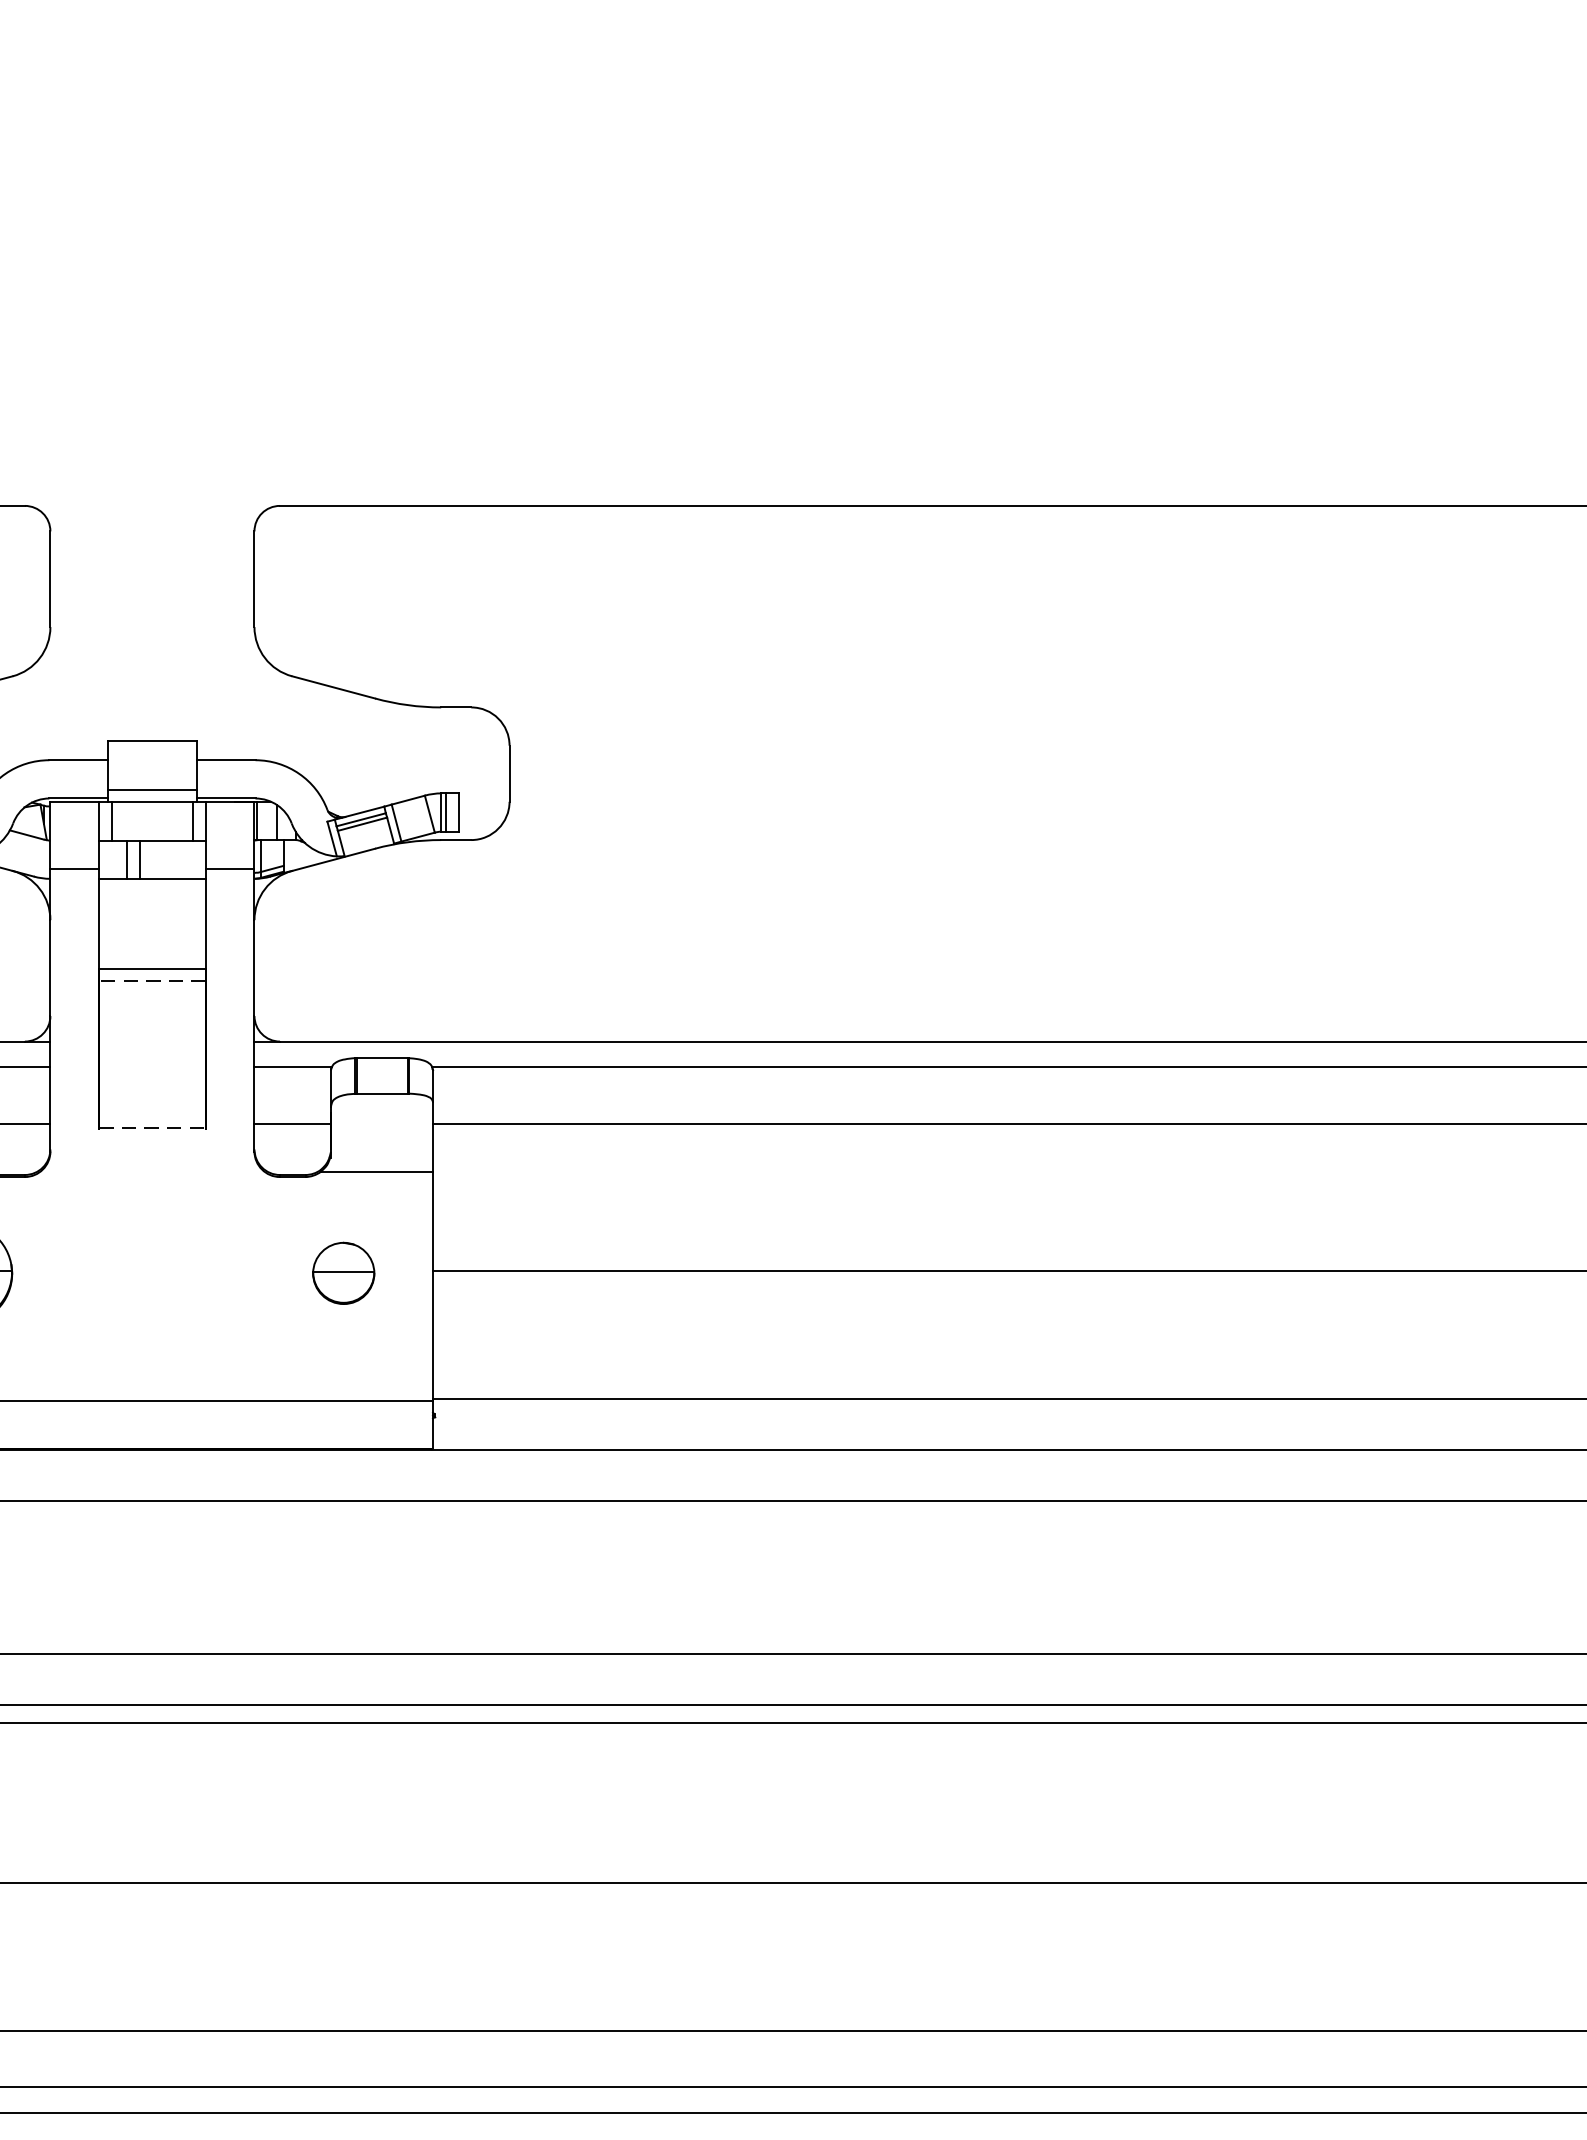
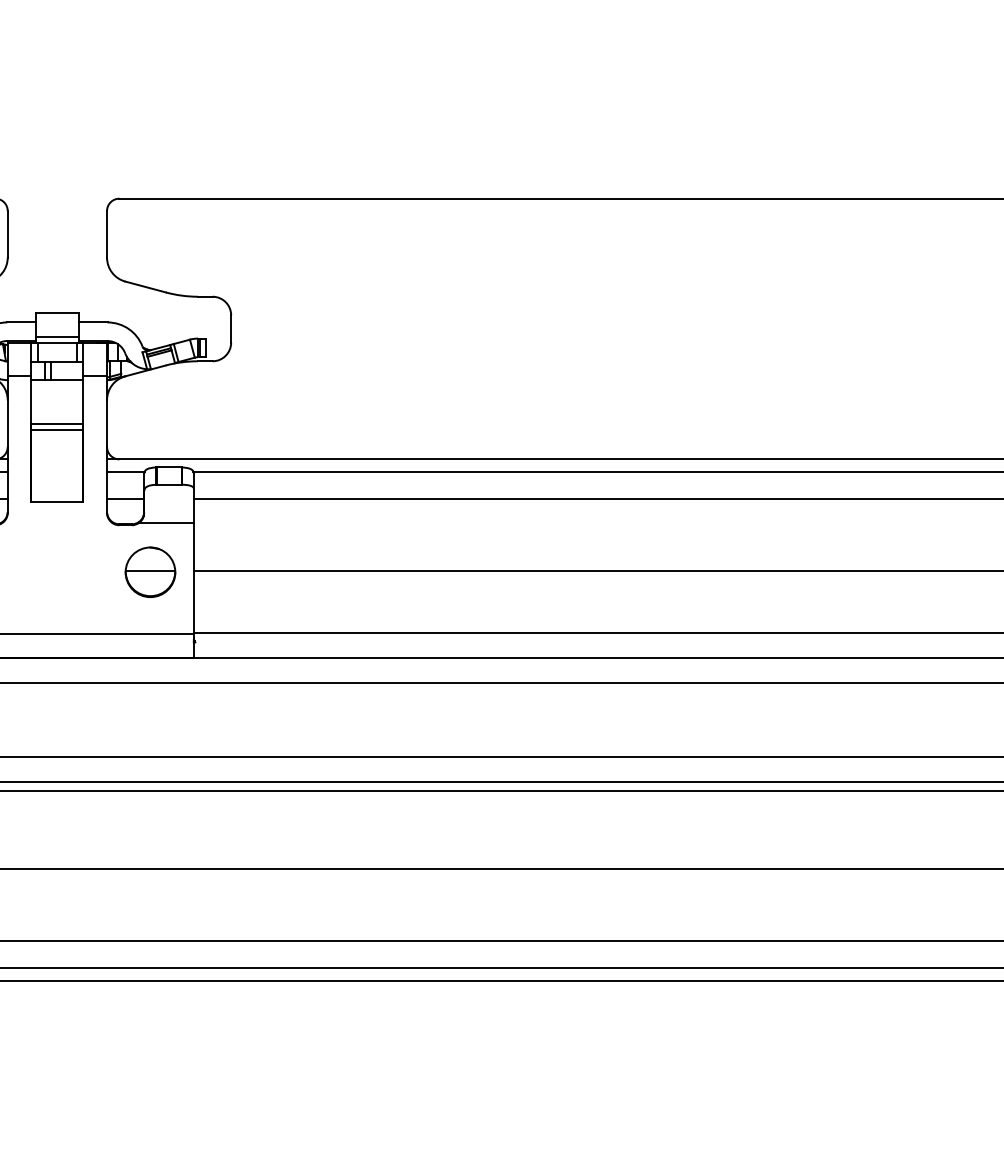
line: (152, 980) -> (57, 429), dashed -> solid
line: (152, 1128) -> (57, 501), dashed -> solid
part: (343, 1272) -> (150, 571), size x1.67

